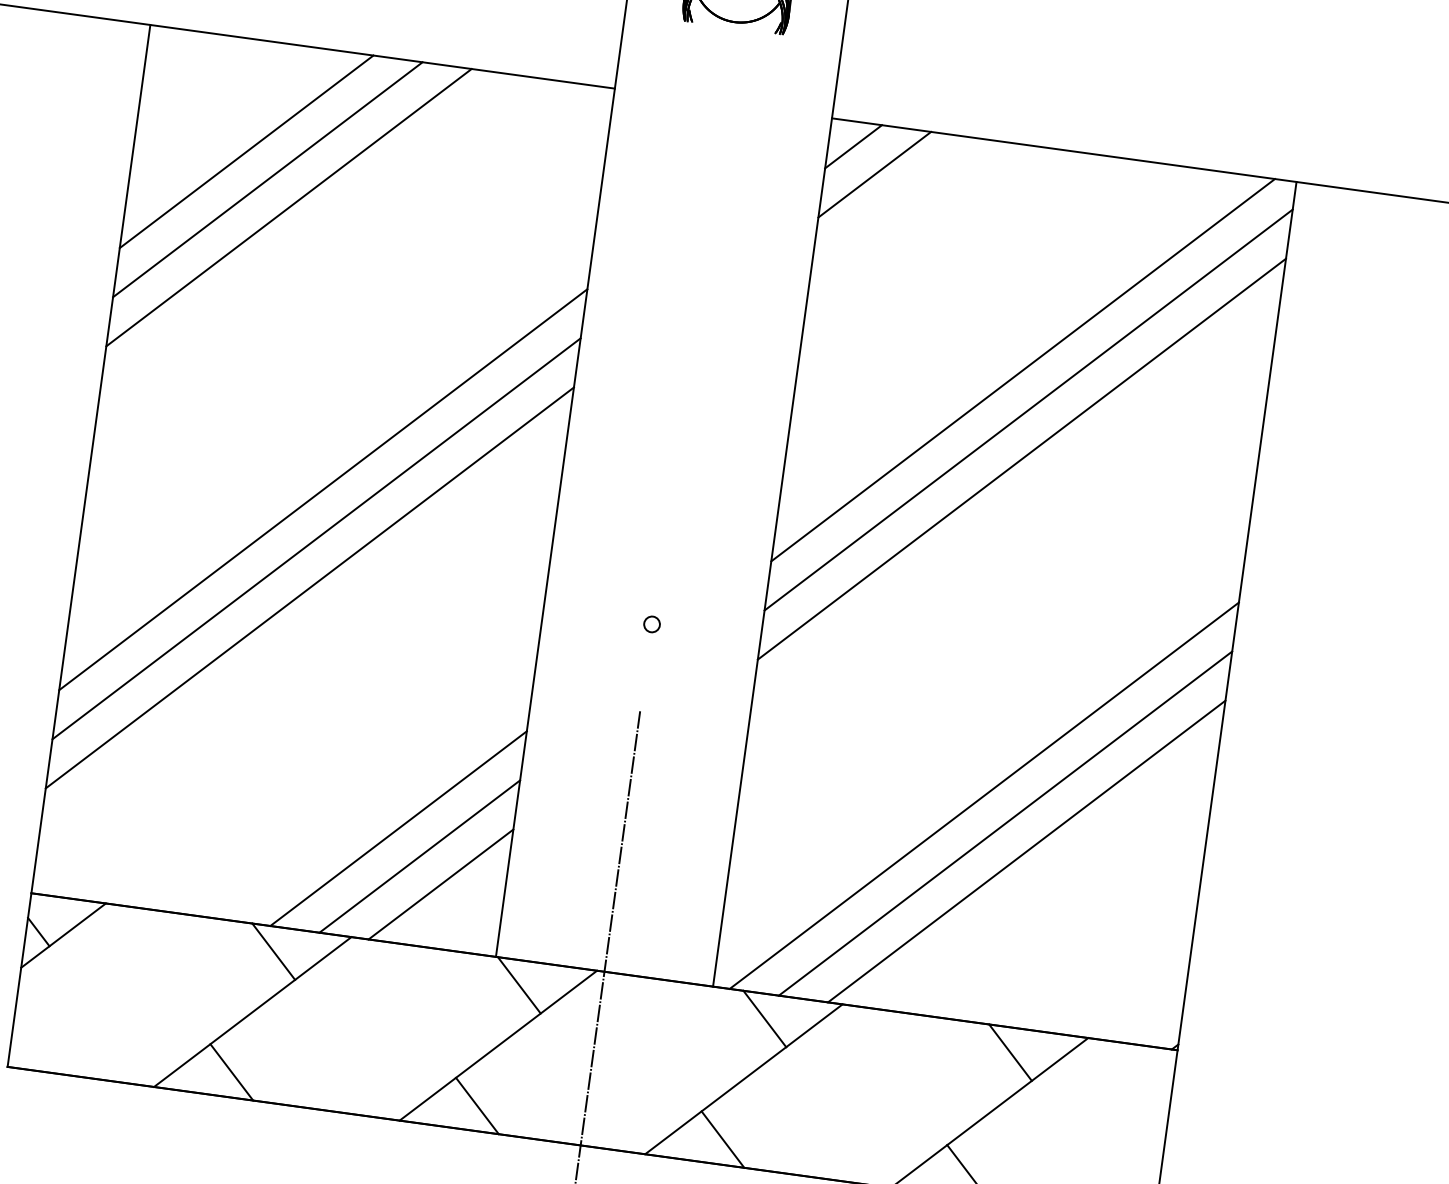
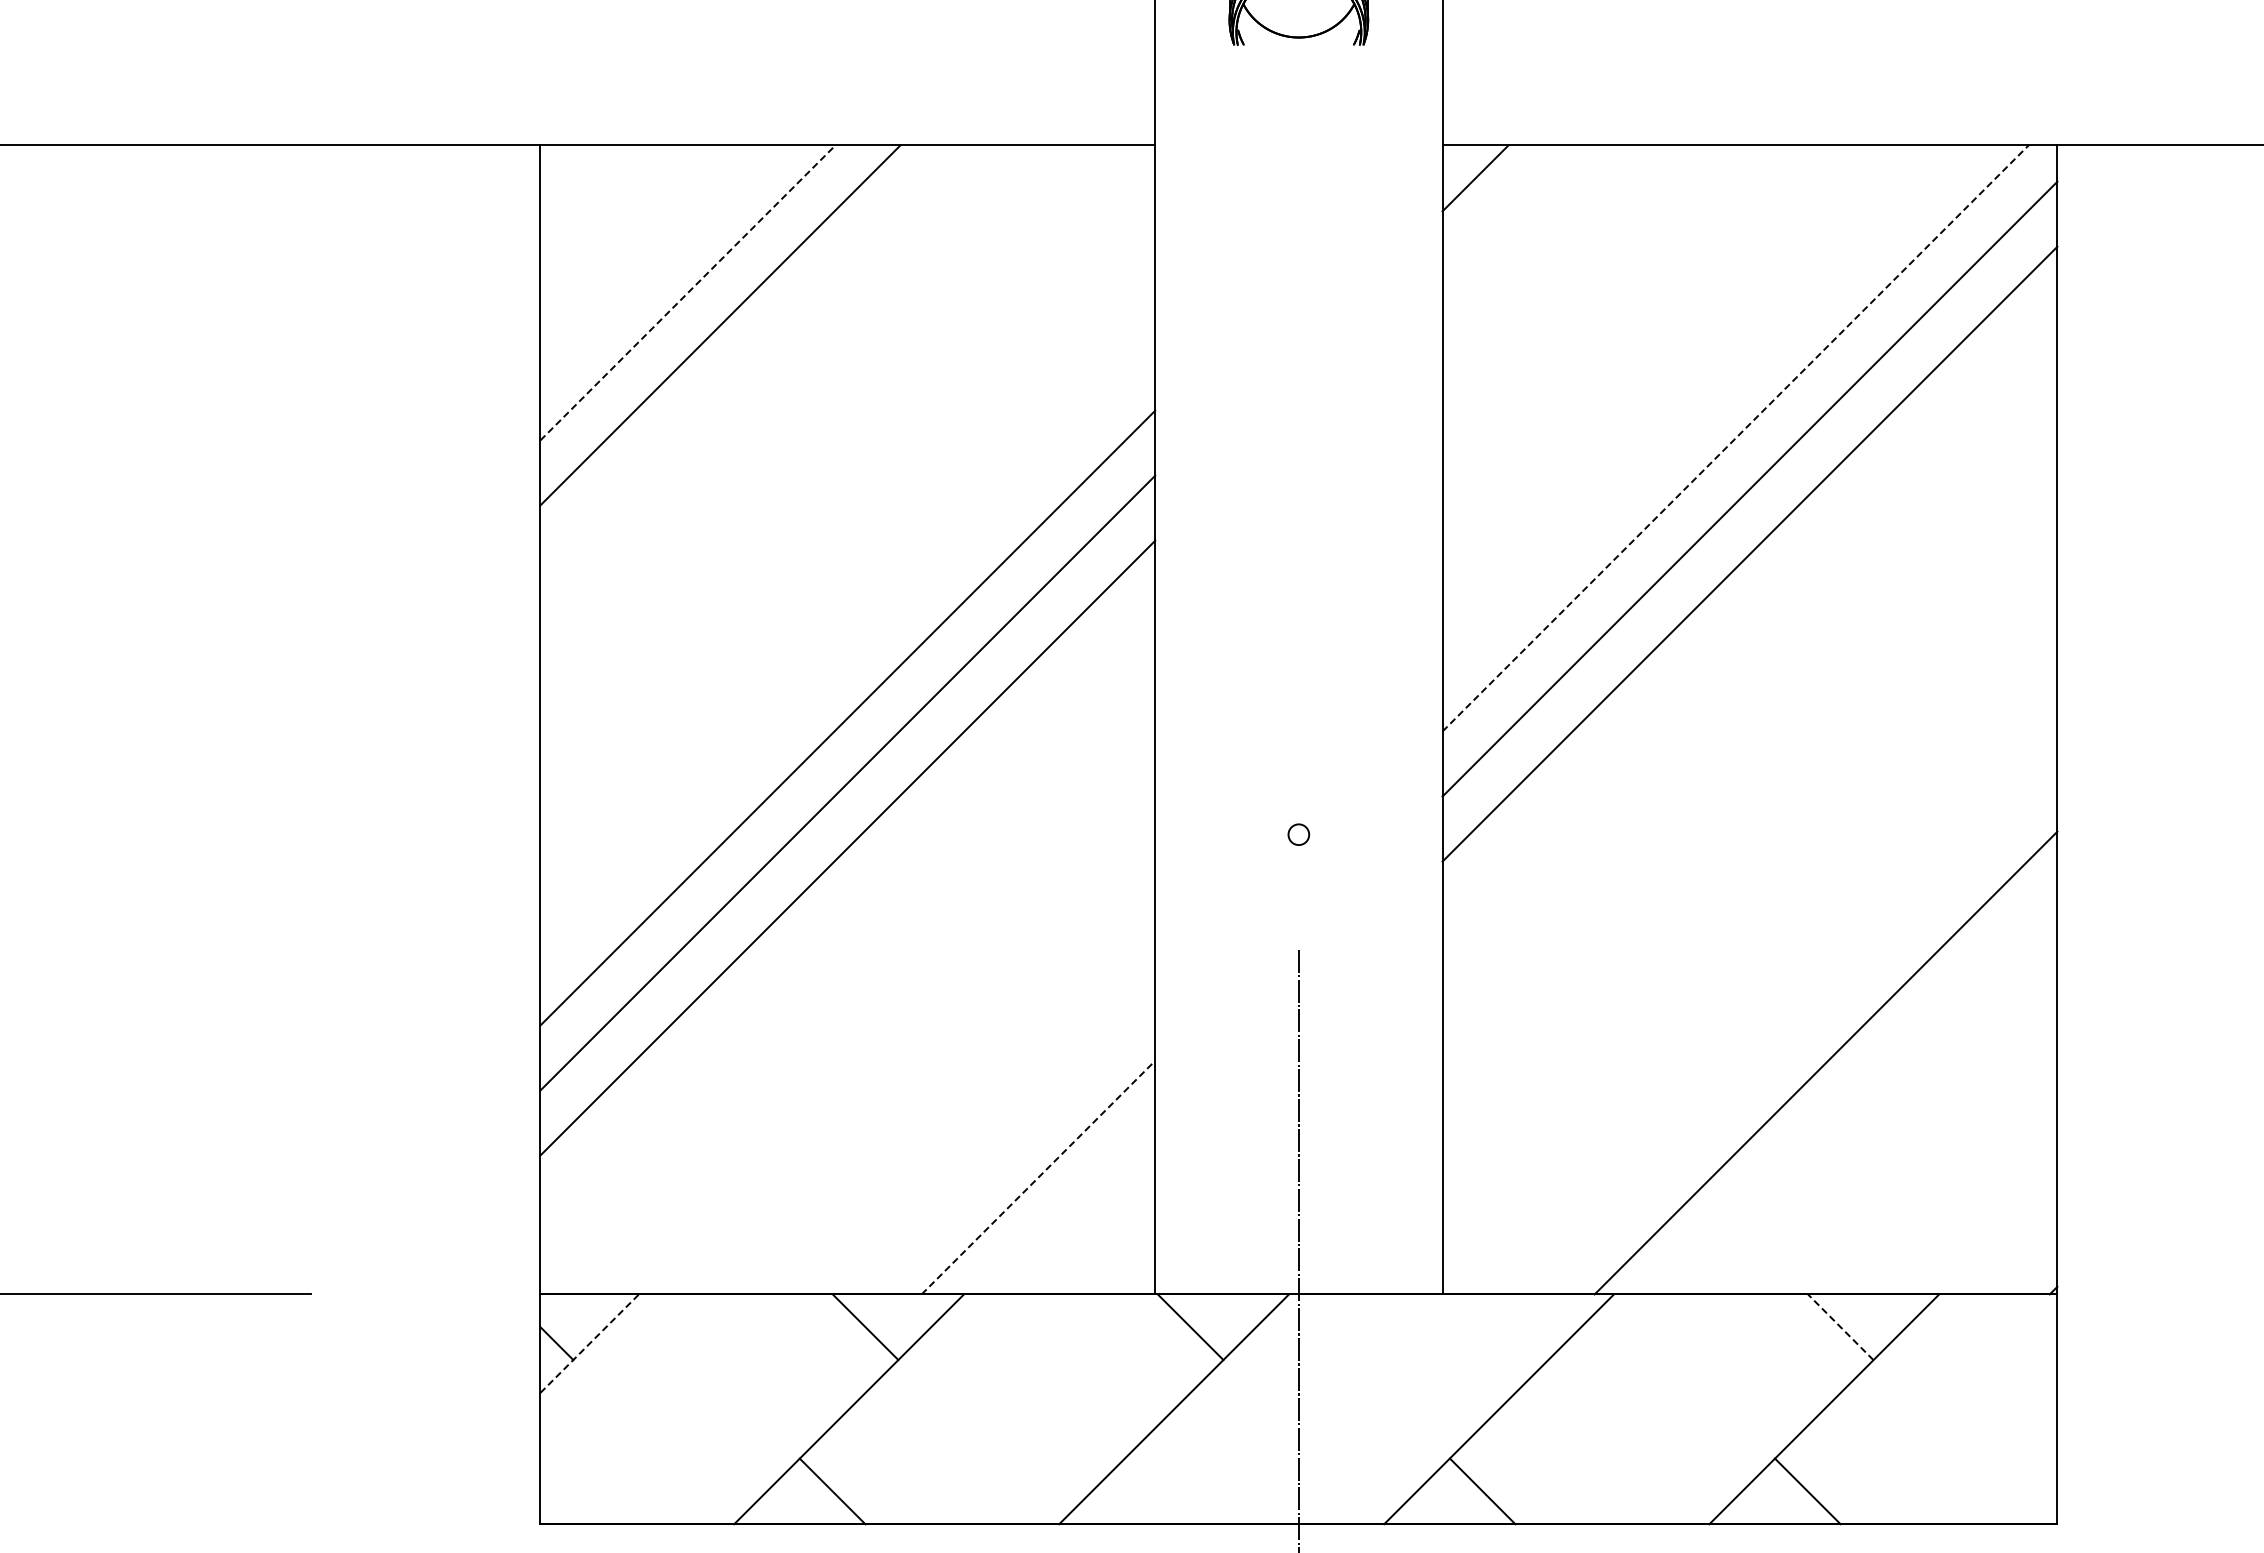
line: (247, 151) -> (688, 292), solid -> dashed
line: (874, 174) -> (1507, 210), removed
line: (288, 207) -> (752, 357), removed
line: (1022, 370) -> (1735, 438), solid -> dashed
line: (984, 795) -> (1760, 997), removed
line: (1005, 823) -> (1793, 1030), removed
line: (398, 828) -> (1005, 1144), removed
line: (419, 856) -> (1038, 1177), solid -> dashed
line: (440, 883) -> (1070, 1209), removed
line: (63, 935) -> (589, 1343), solid -> dashed
line: (764, 1019) -> (1515, 1327), removed
line: (1010, 1052) -> (1840, 1326), solid -> dashed
line: (477, 1106) -> (1157, 1491), removed

